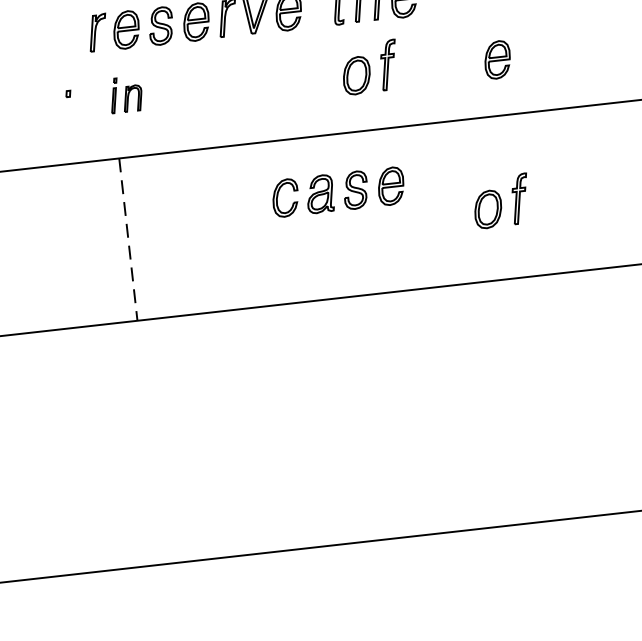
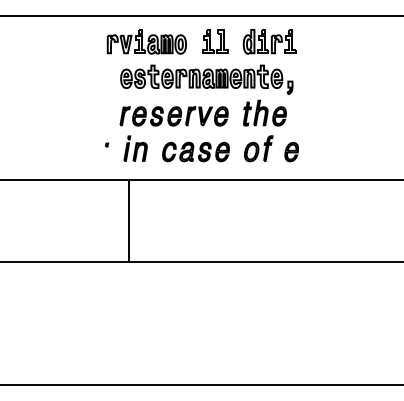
part: (497, 58) -> (291, 151), moved
part: (125, 94) -> (135, 148), size x1.43
part: (337, 191) -> (195, 151), moved
part: (500, 200) -> (316, 222), removed
line: (127, 238) -> (128, 220), dashed -> solid

